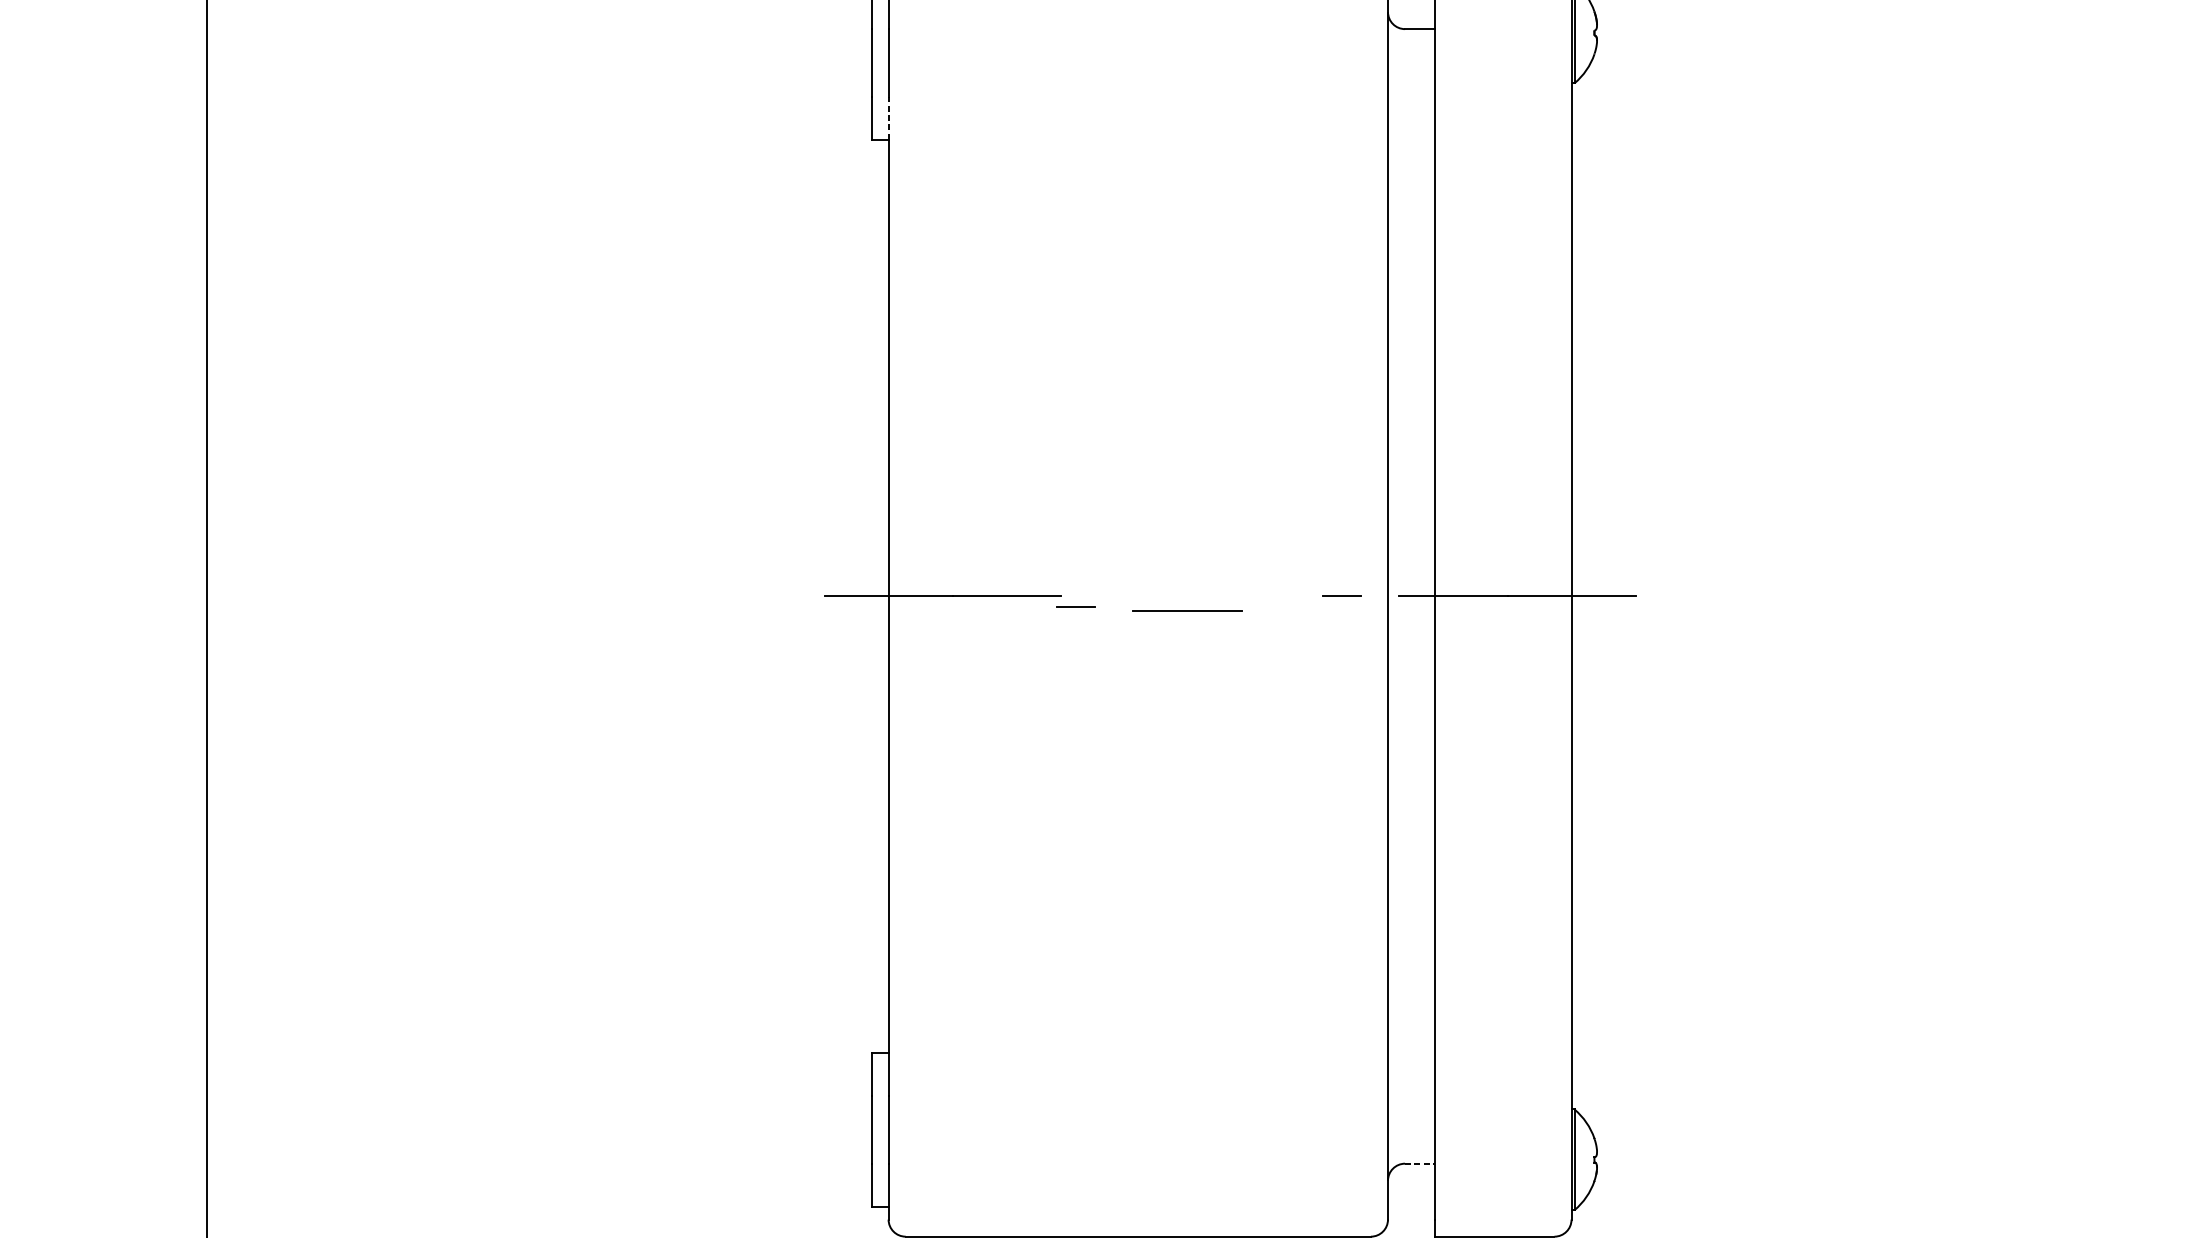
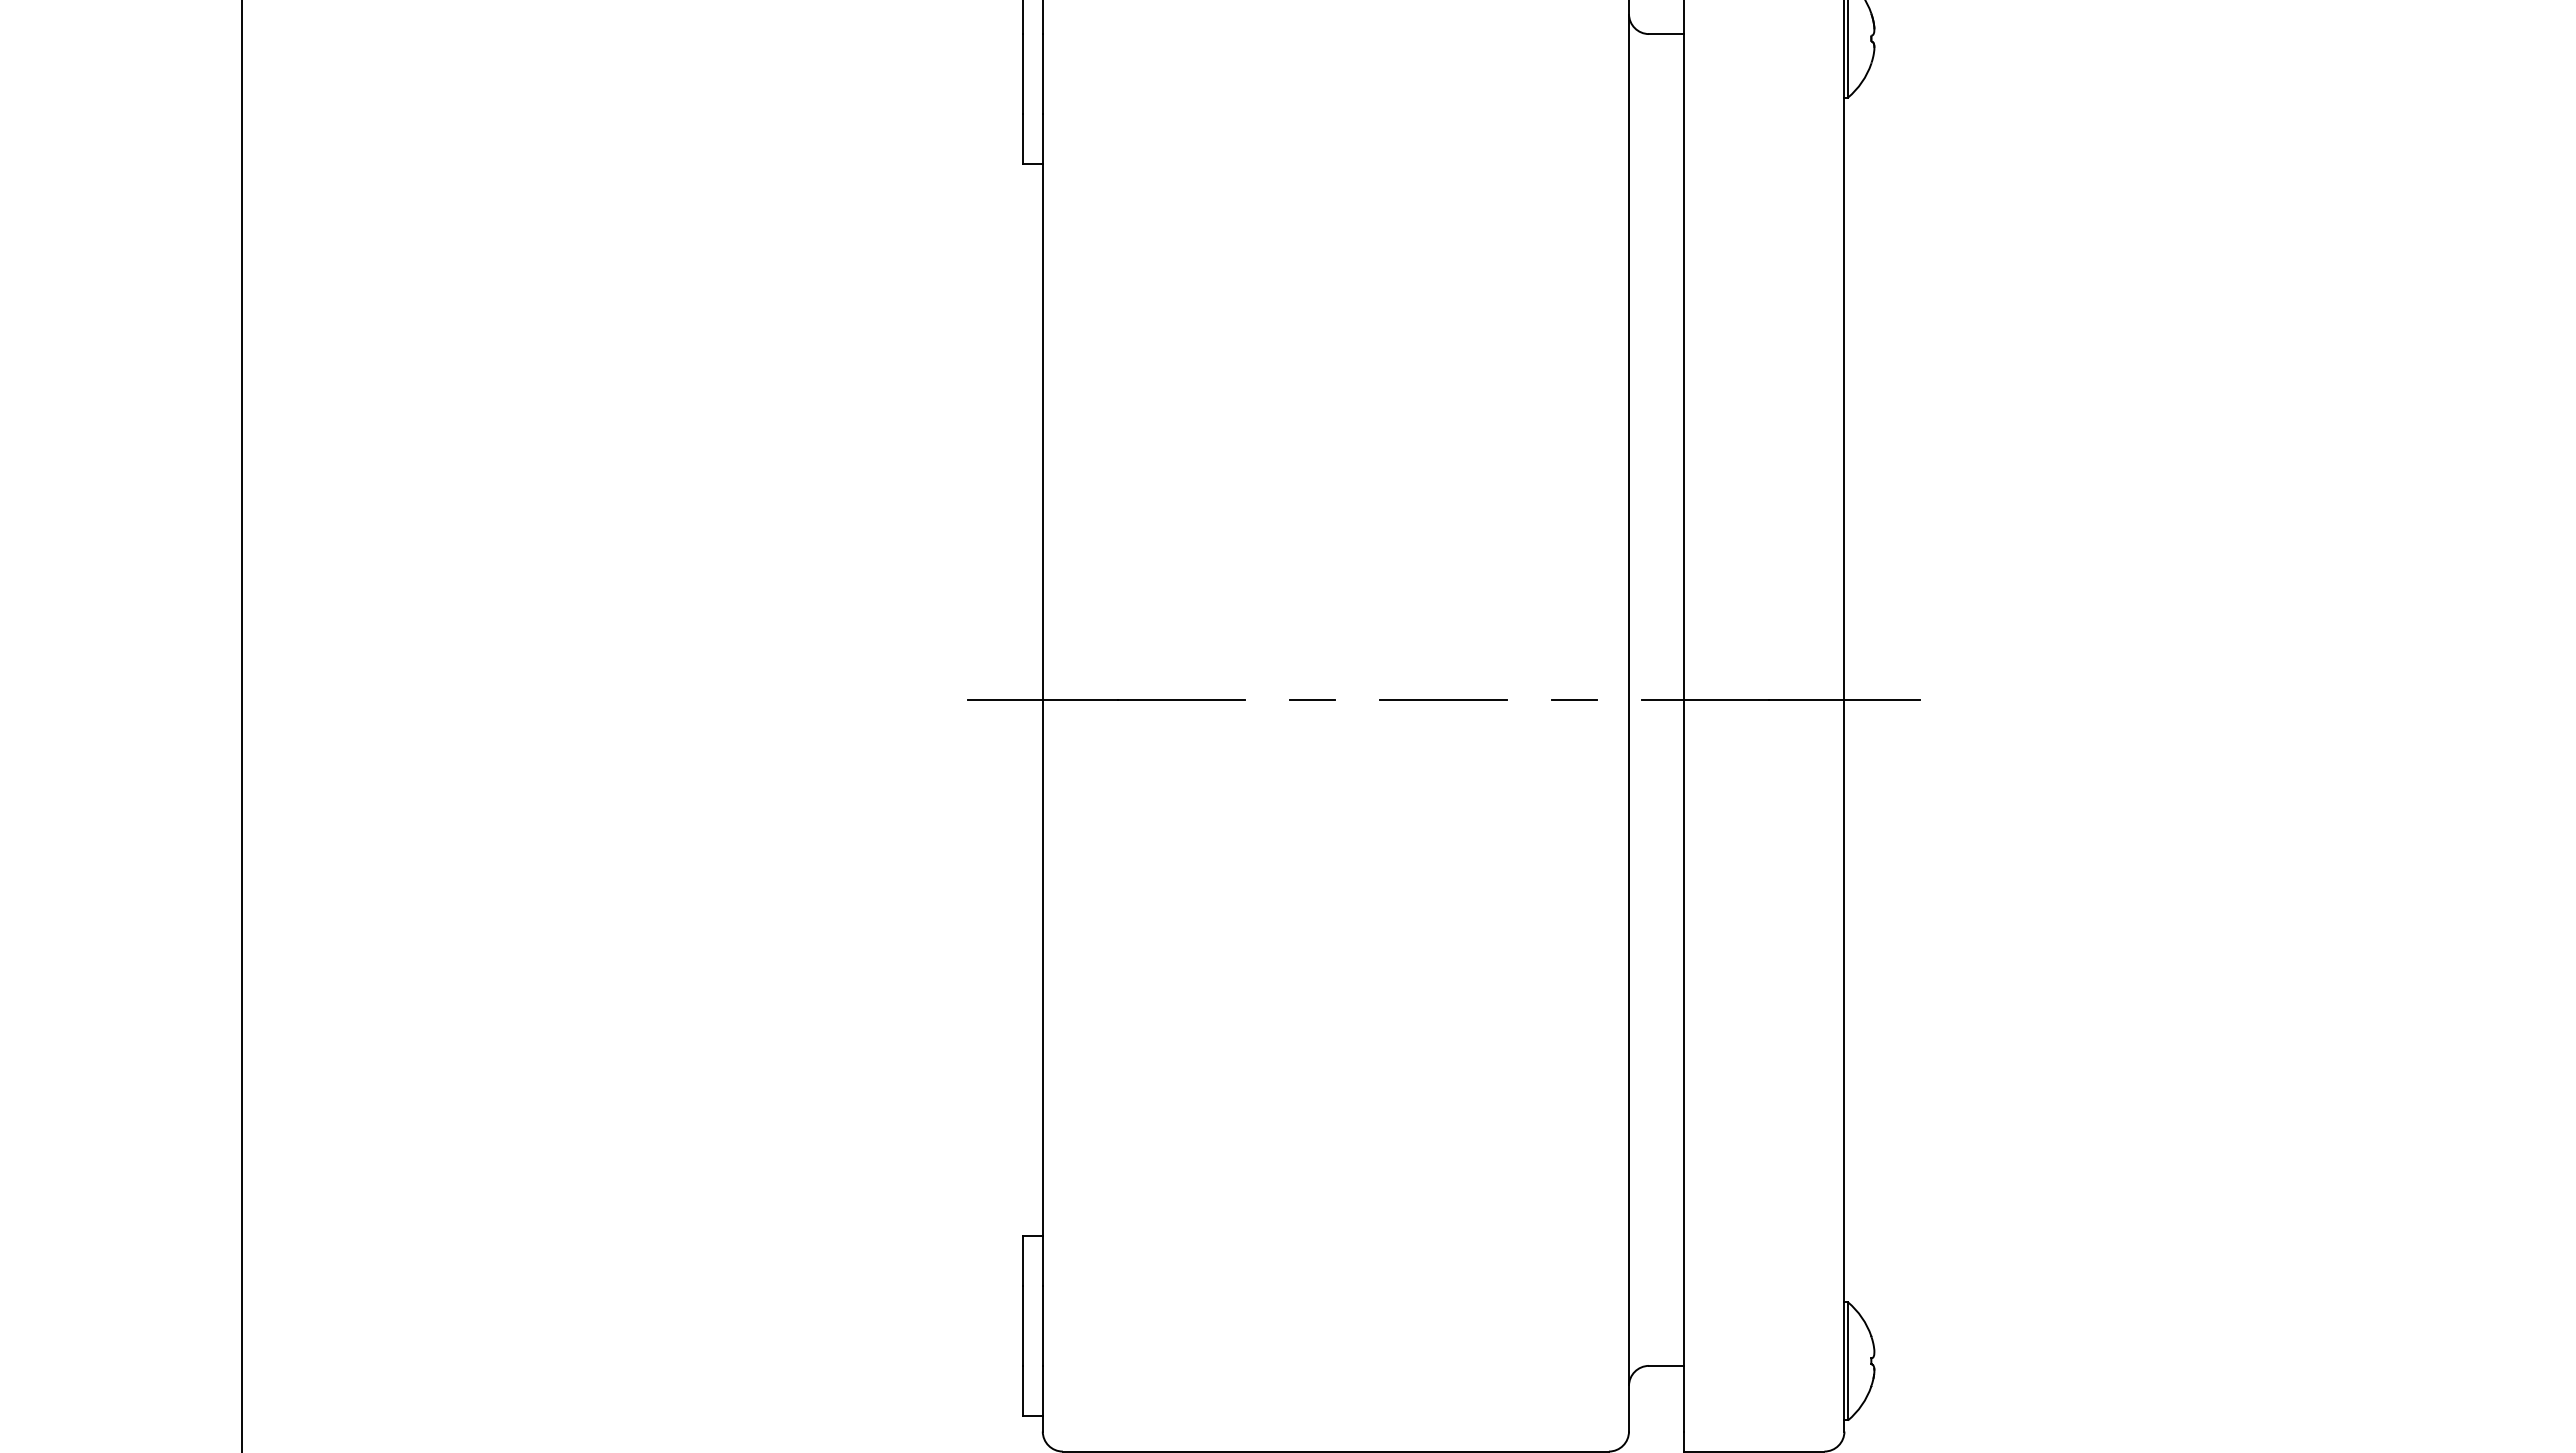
line: (888, 118) -> (1042, 138), dashed -> solid
line: (1075, 606) -> (1312, 699), moved
line: (1187, 610) -> (1443, 699), moved
line: (1419, 1163) -> (1666, 1365), dashed -> solid

